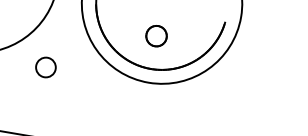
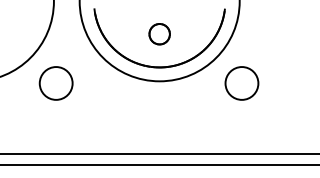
part: (45, 67) -> (55, 83), size x1.67
part: (229, 98) -> (241, 83), added

